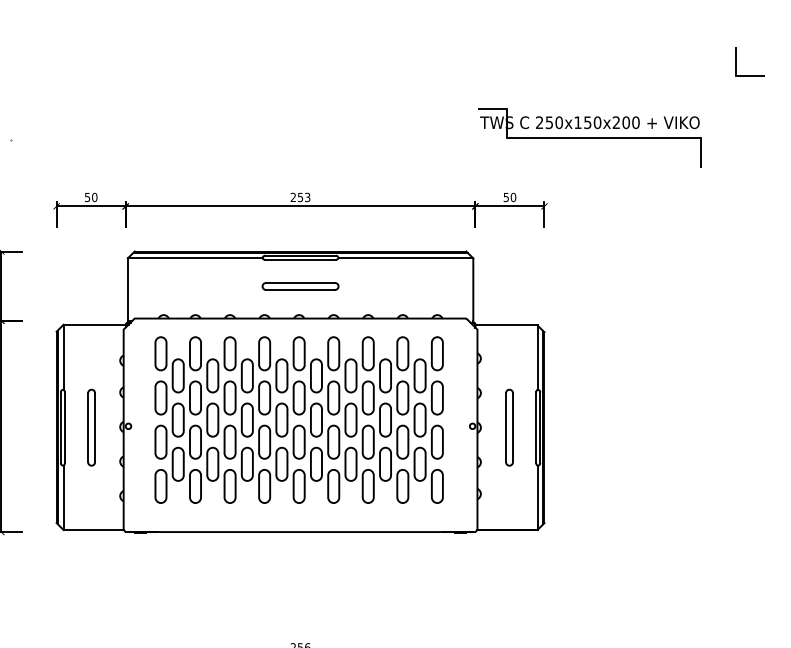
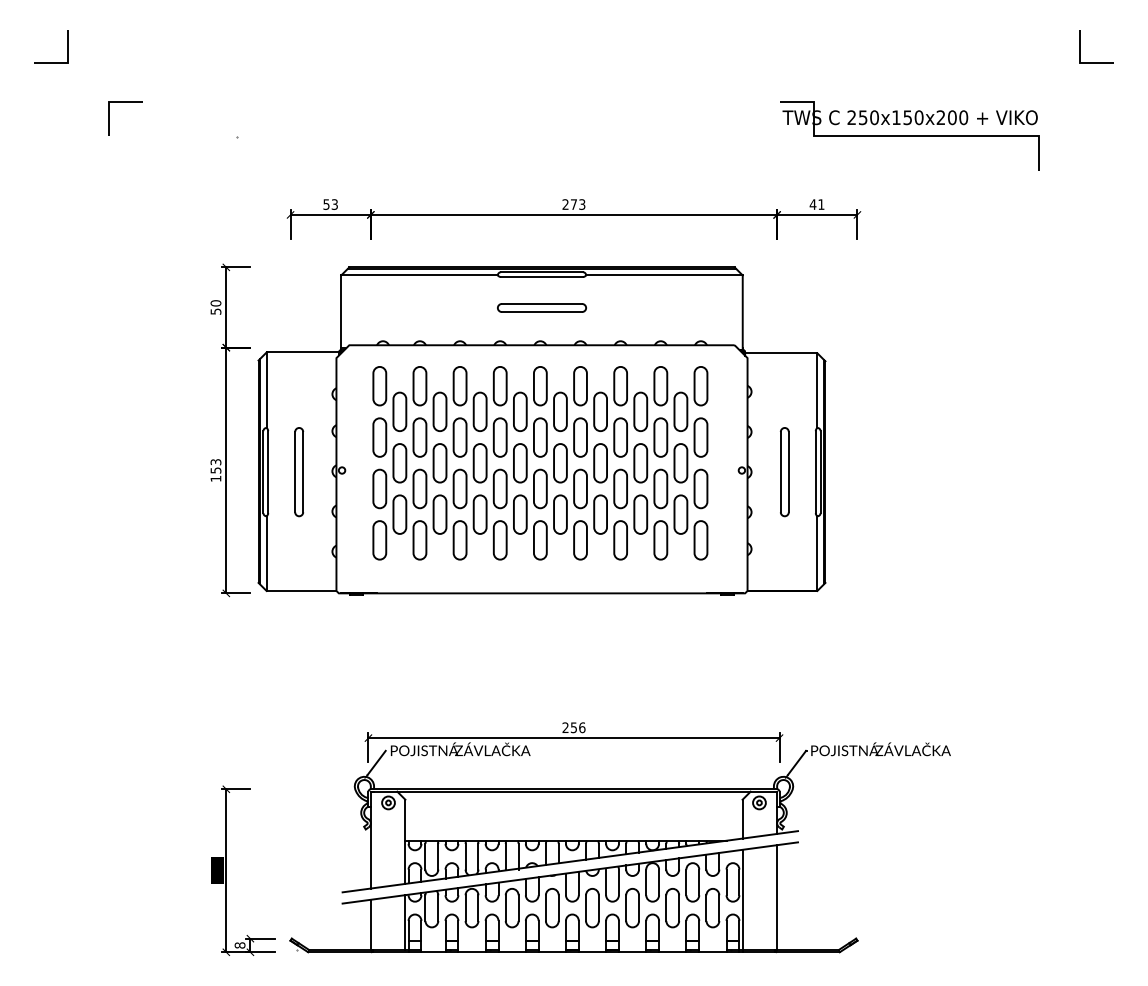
text: (94, 197) -> (334, 204), 50 -> 53
text: (300, 197) -> (573, 204), 253 -> 273
text: (509, 197) -> (816, 204), 50 -> 41
part: (300, 391) -> (541, 430), moved

